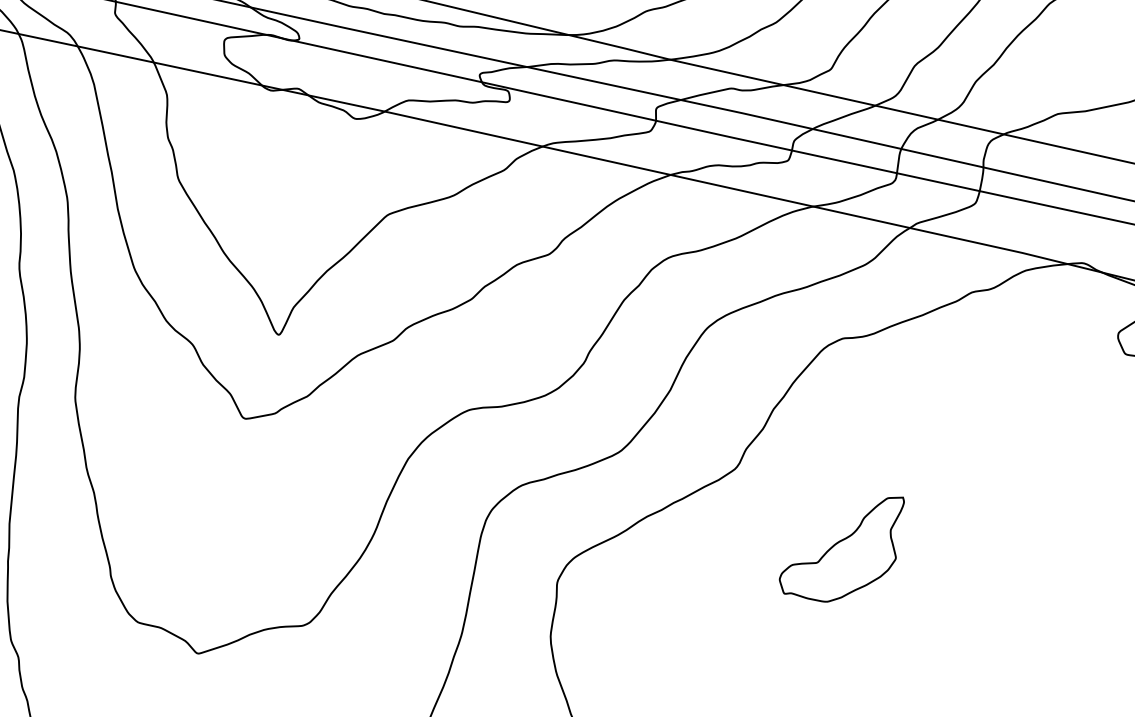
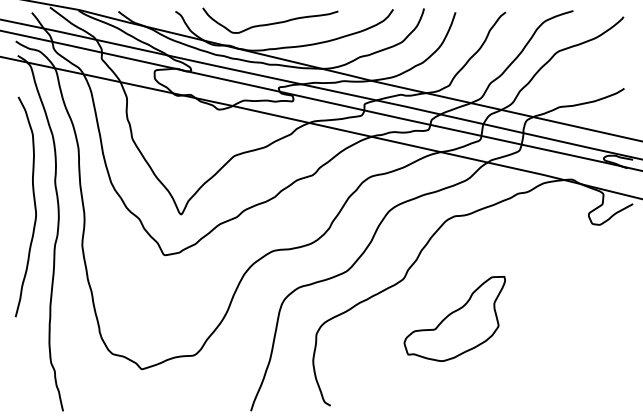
part: (841, 549) -> (454, 318), size x1.67

